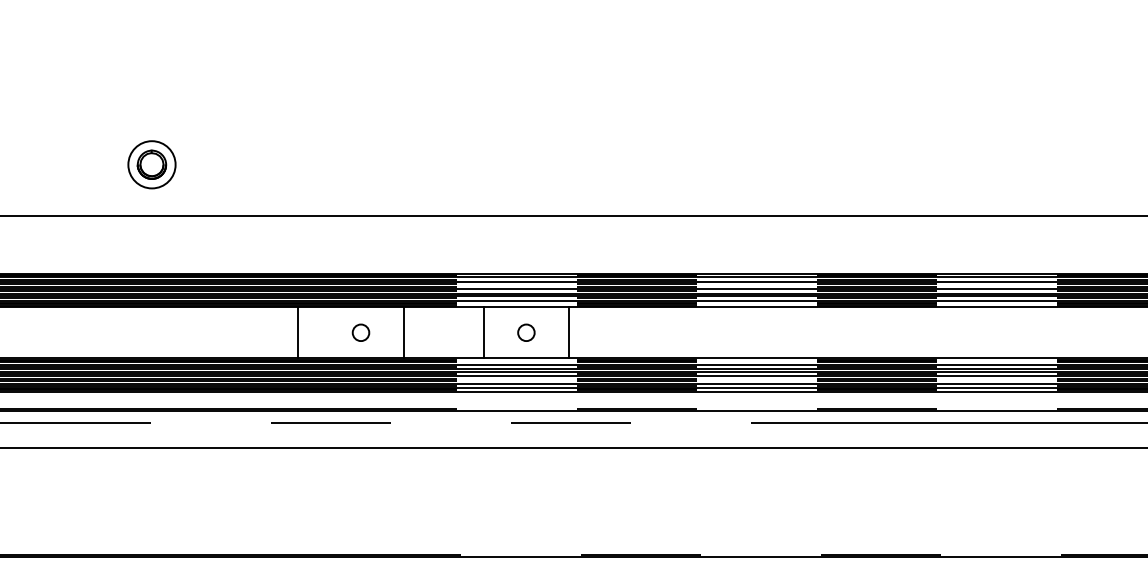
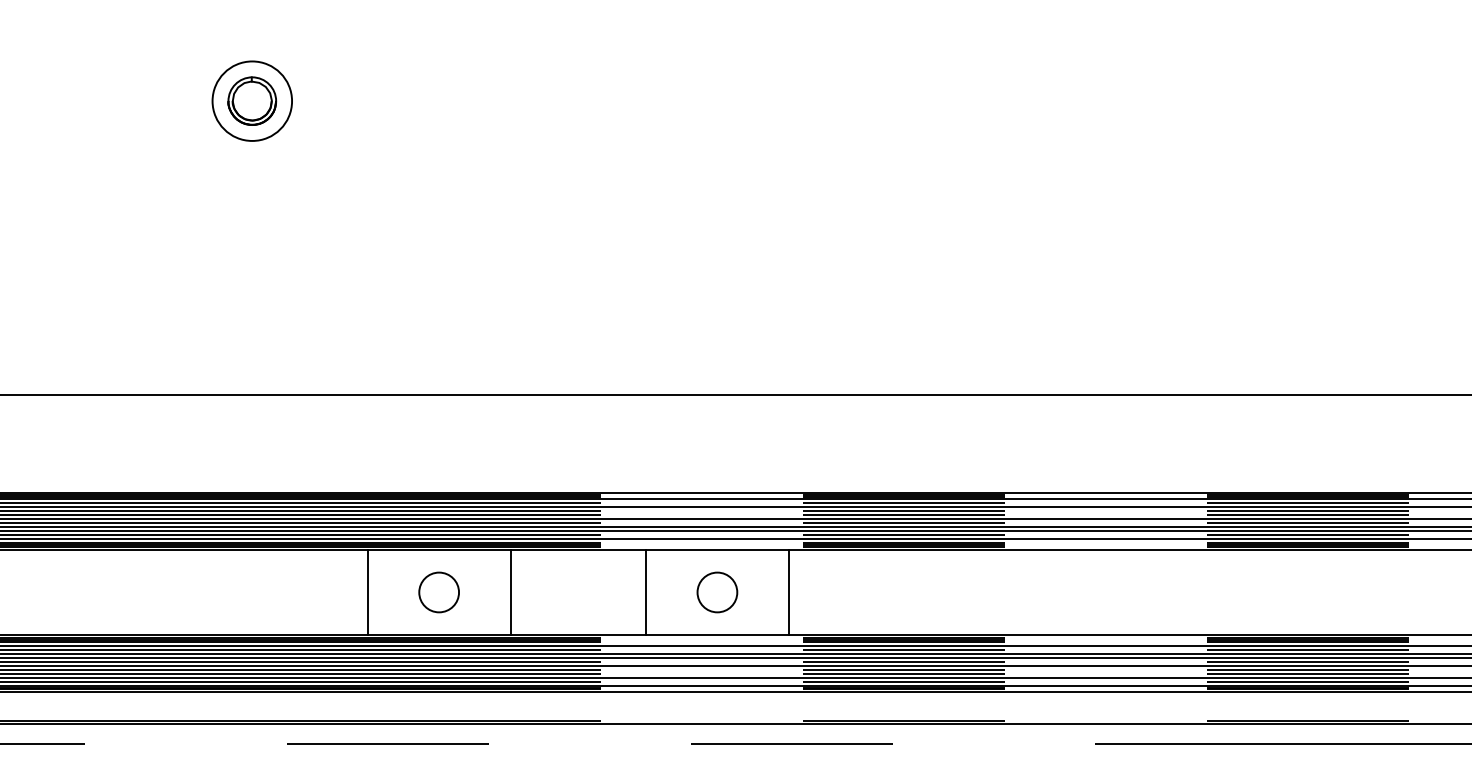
part: (151, 164) -> (251, 100), moved
line: (297, 332) -> (367, 592), moved
circle: (360, 332) -> (438, 592), size x1.43
circle: (526, 332) -> (717, 592), size x1.43

